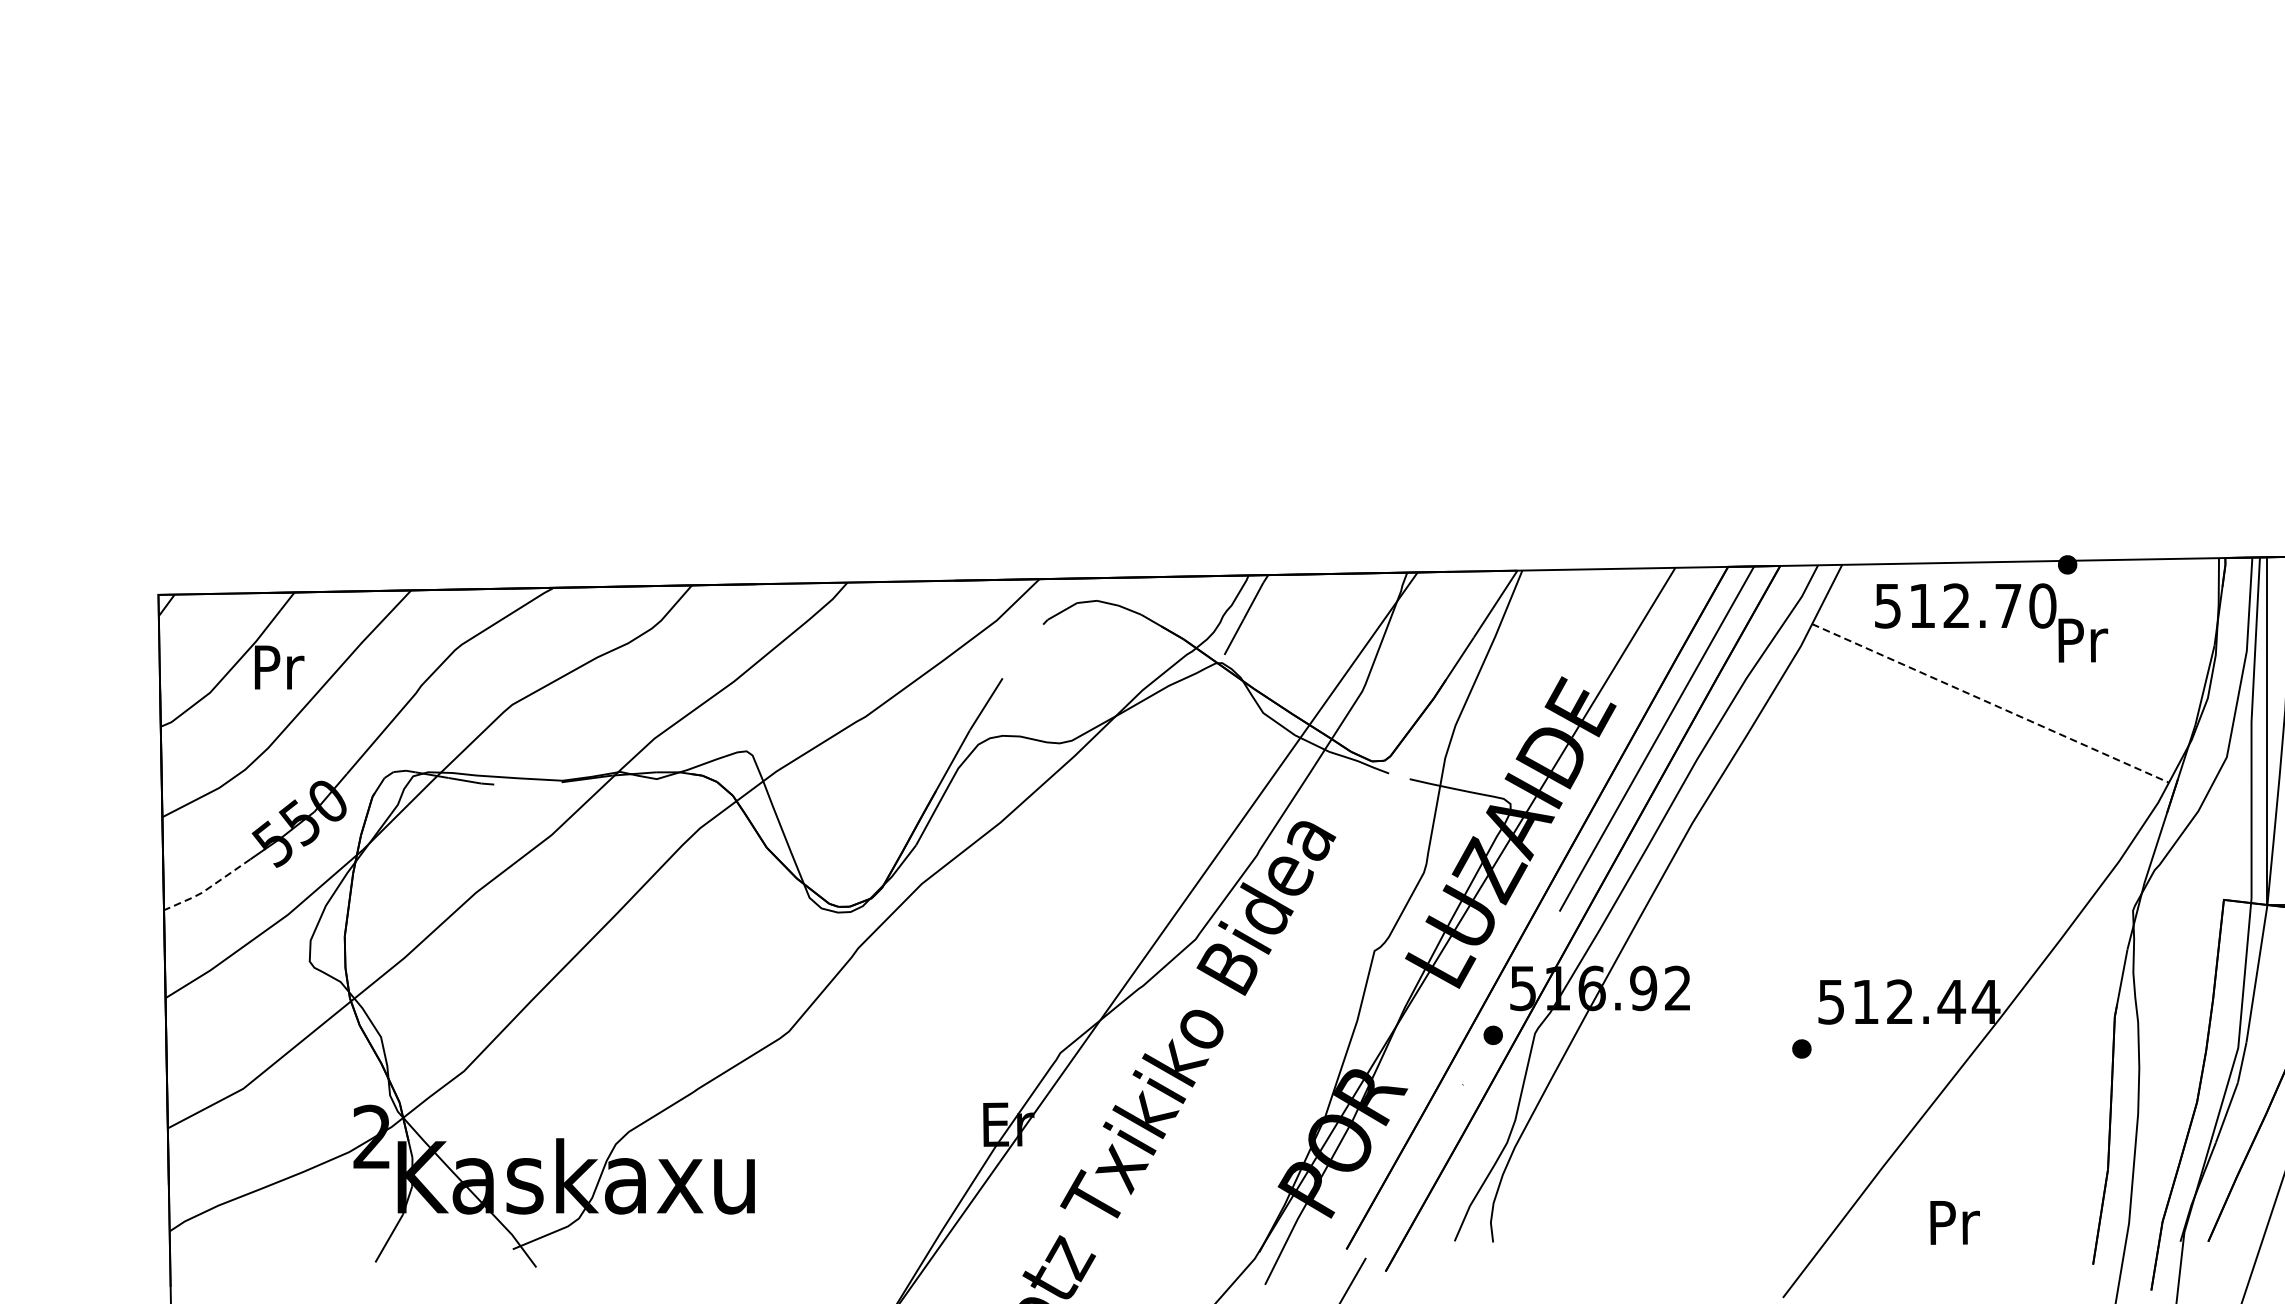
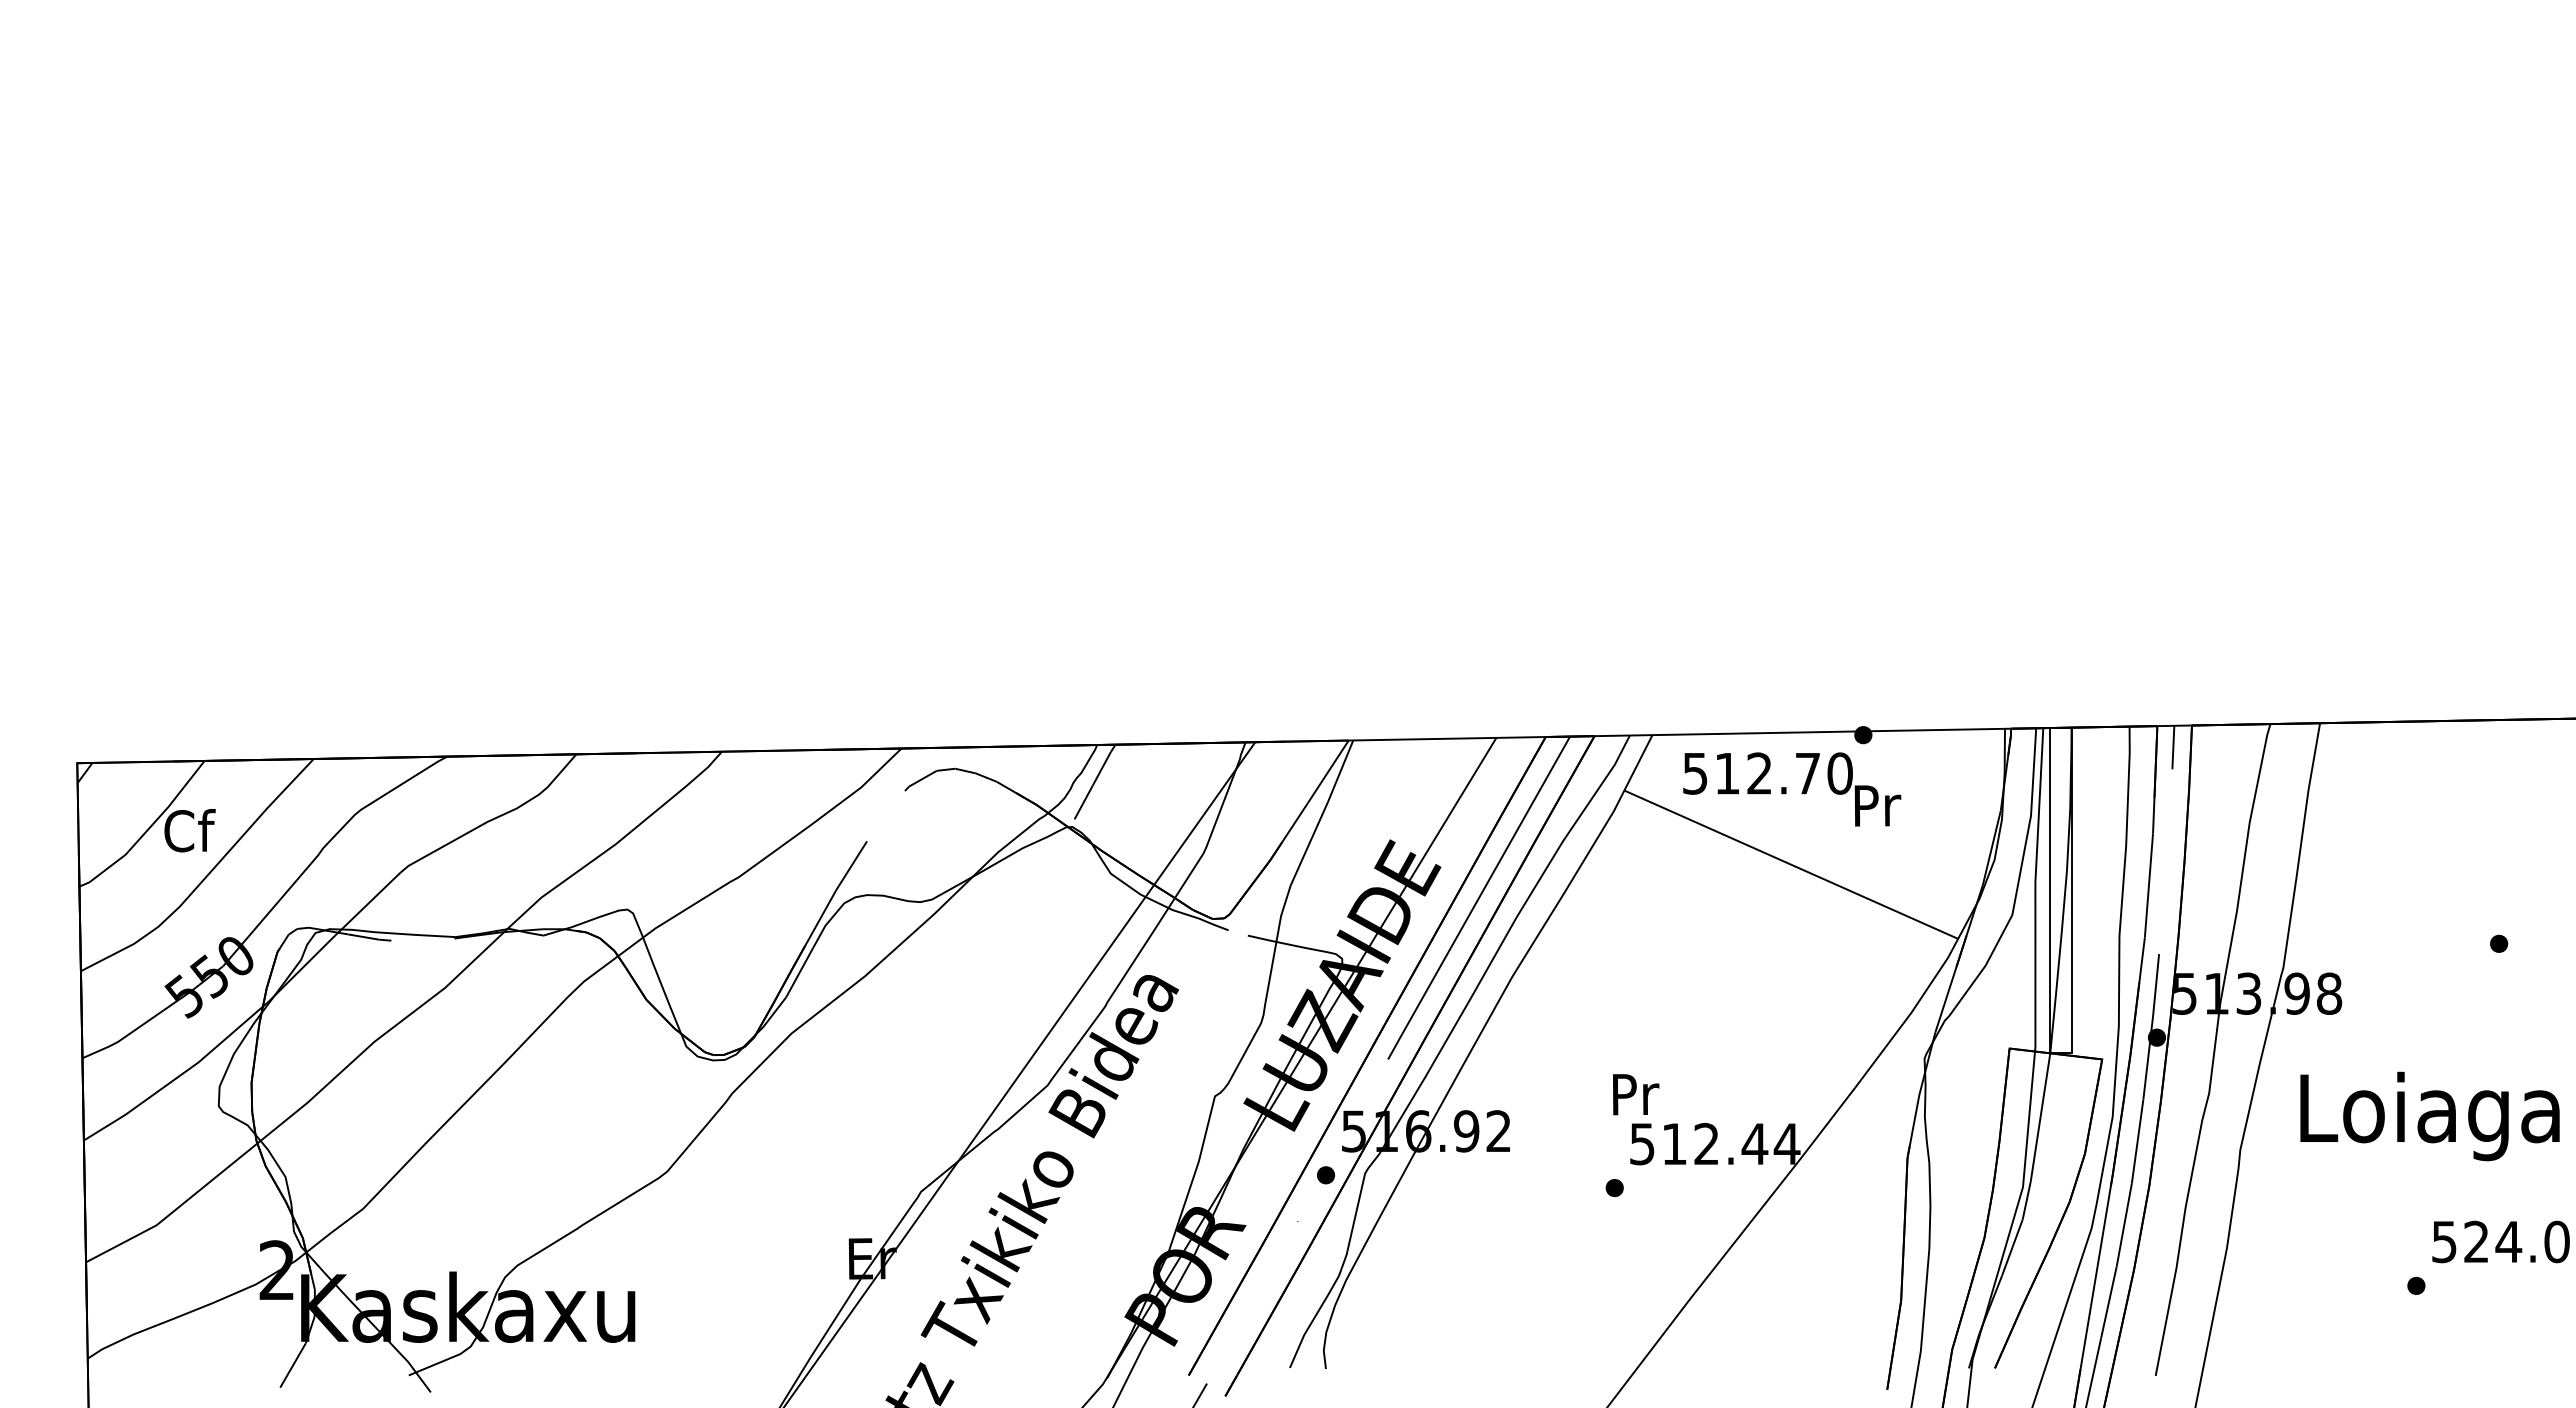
text: (278, 666) -> (189, 830), Pr -> Cf
line: (1990, 703) -> (1791, 864), dashed -> solid
line: (206, 889) -> (122, 1038), dashed -> solid
text: (1955, 1222) -> (1636, 1094), moved

